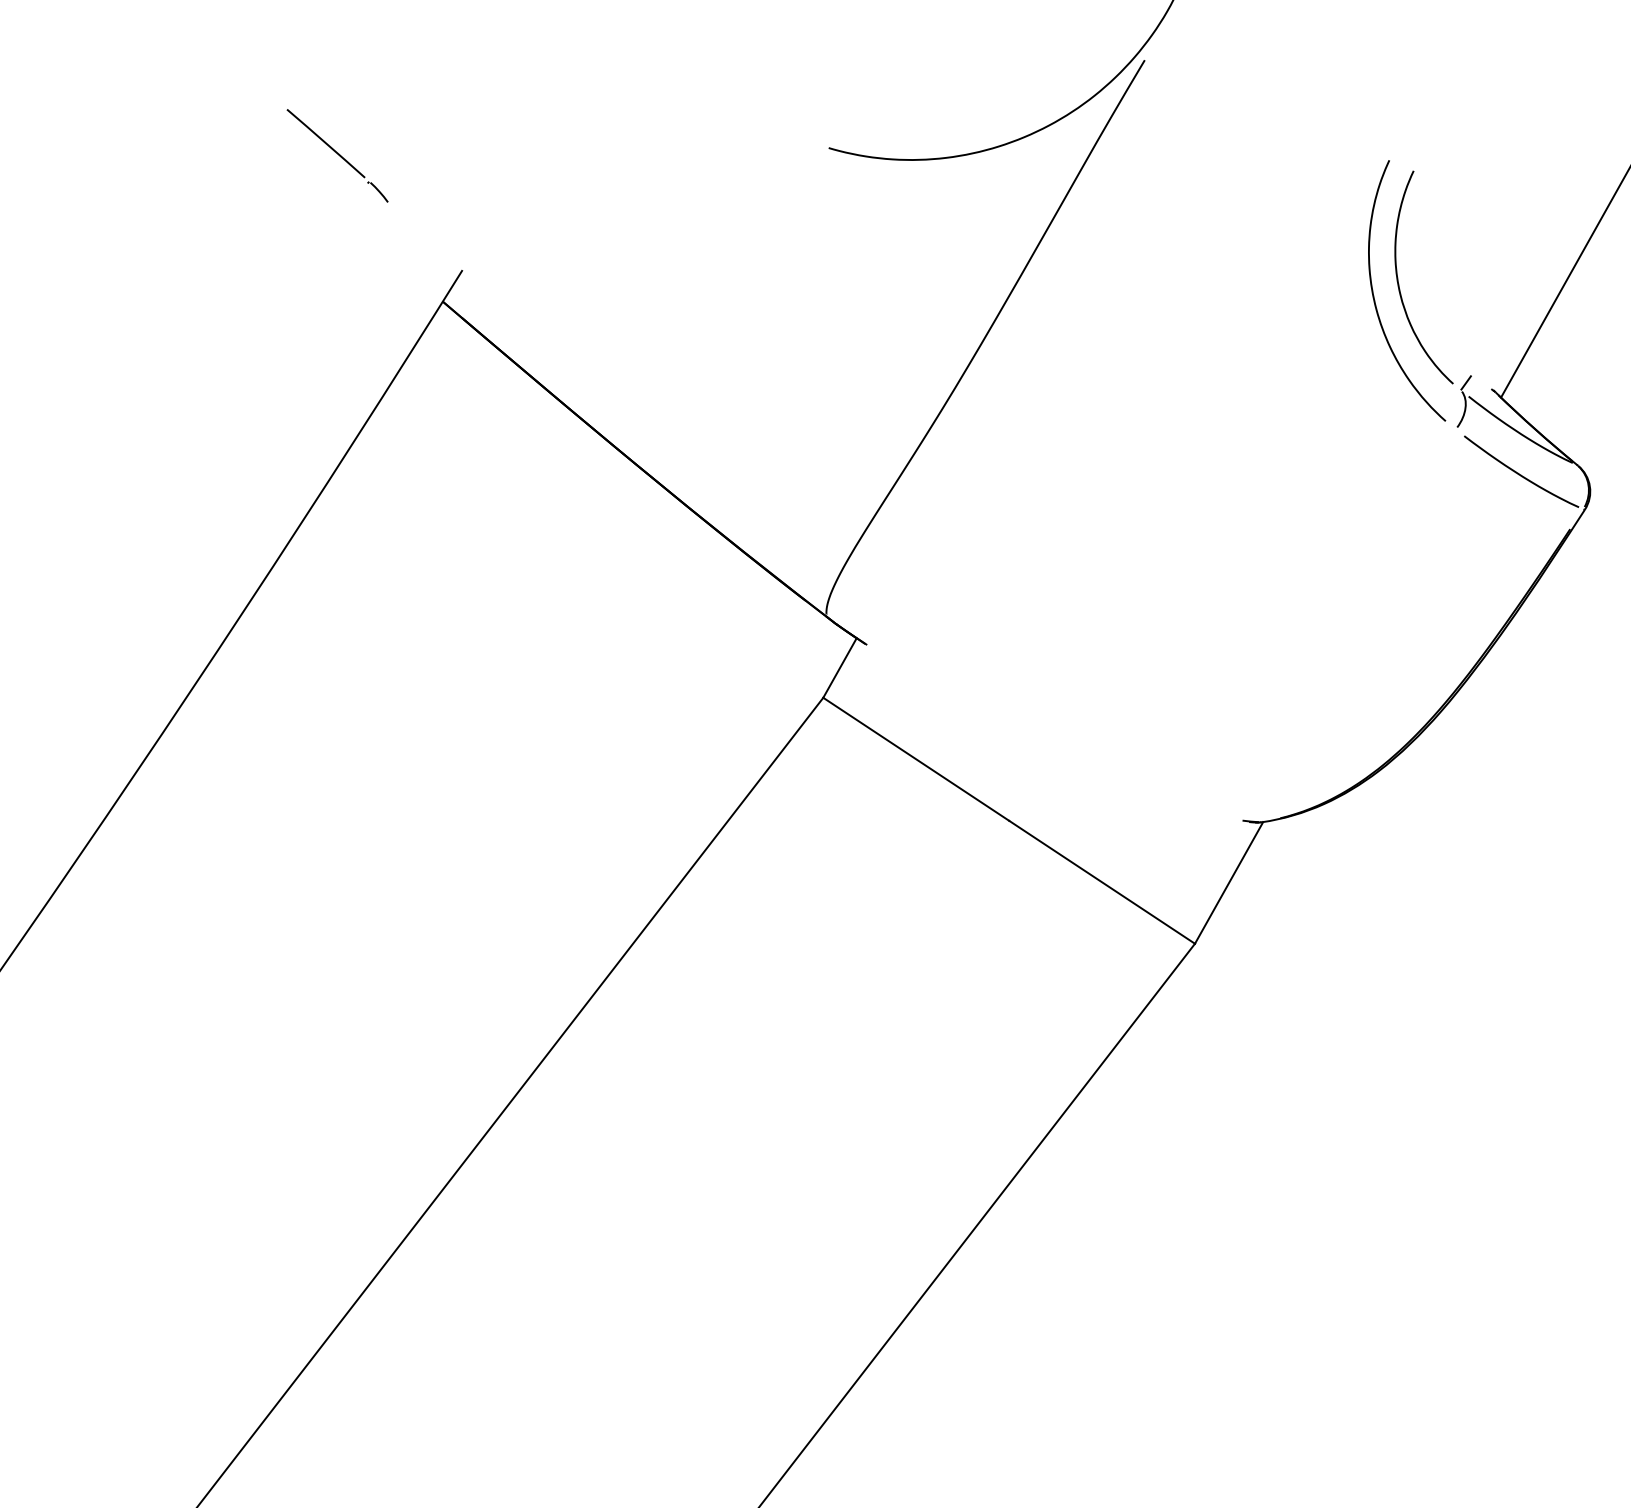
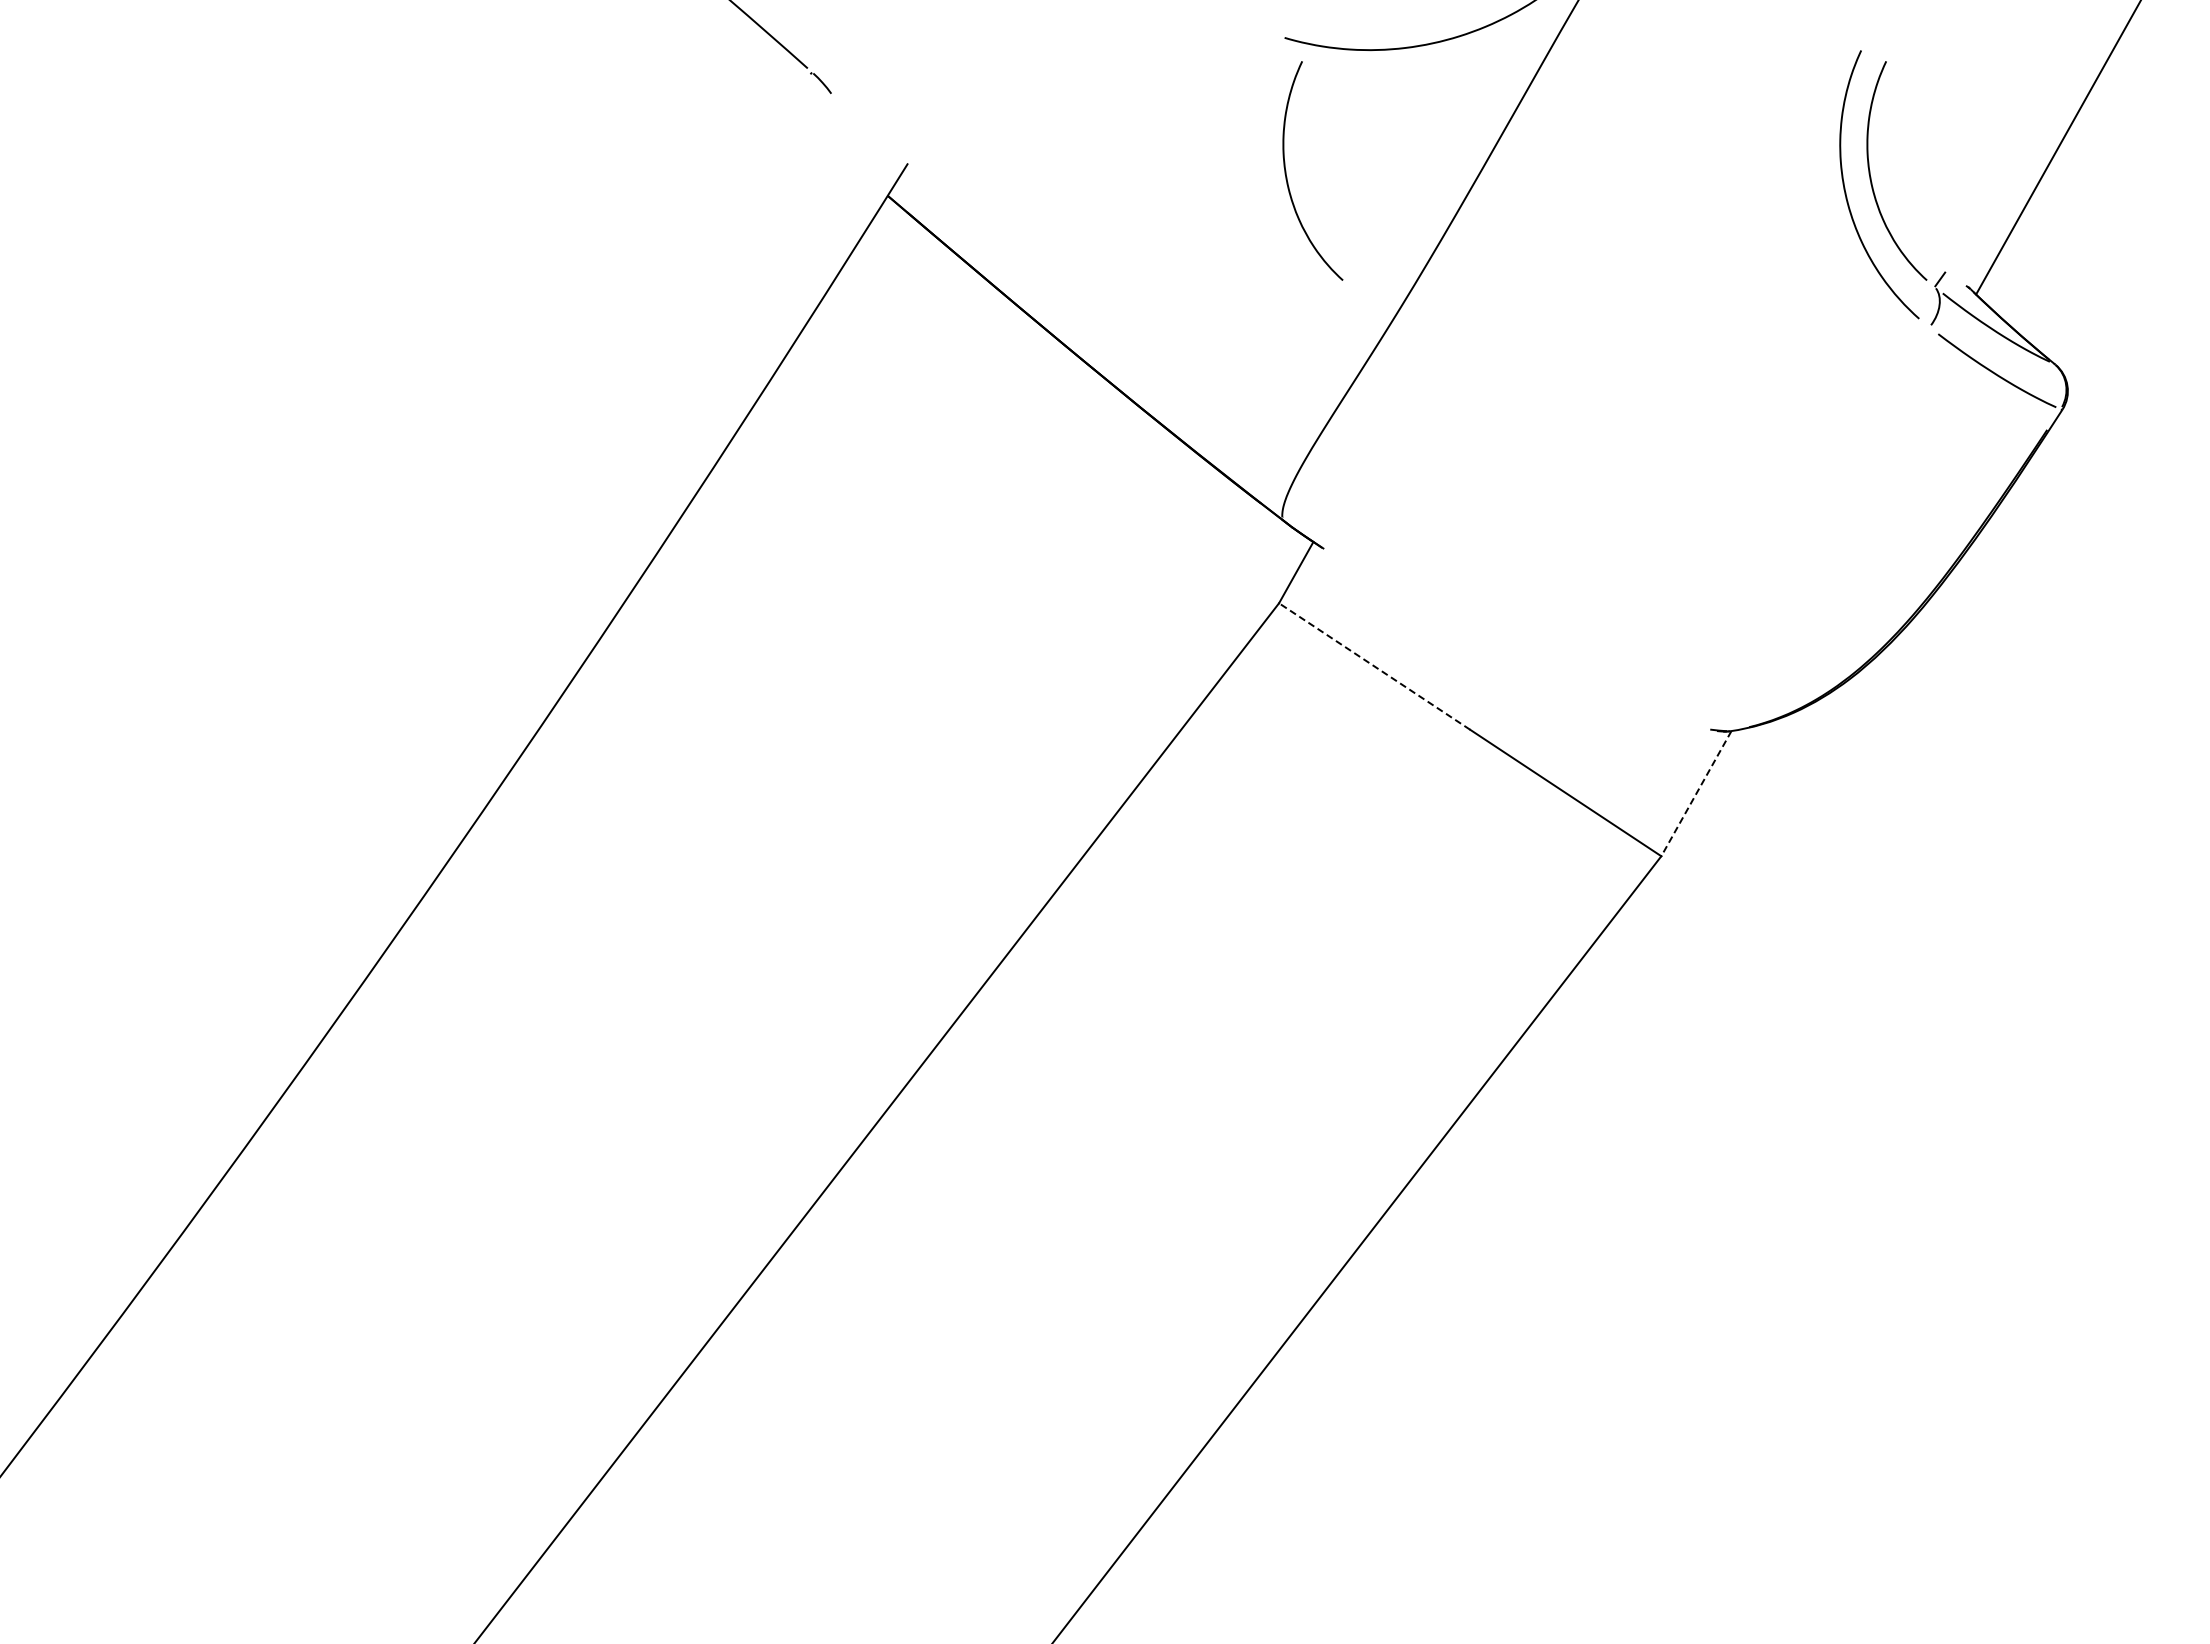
curve: (831, 283) -> (1287, 177), added
line: (916, 759) -> (1374, 666), solid -> dashed
line: (1229, 882) -> (1696, 793), solid -> dashed

